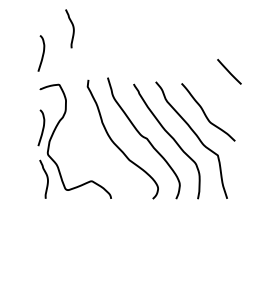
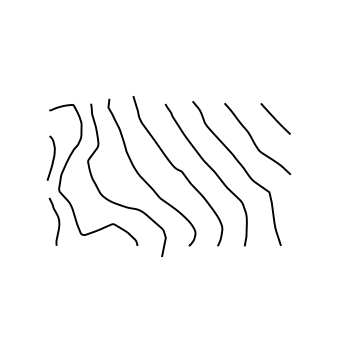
curve: (73, 28) -> (90, 35), removed
curve: (42, 53) -> (52, 66), removed
line: (229, 71) -> (275, 118), moved
curve: (94, 163) -> (116, 202), added

